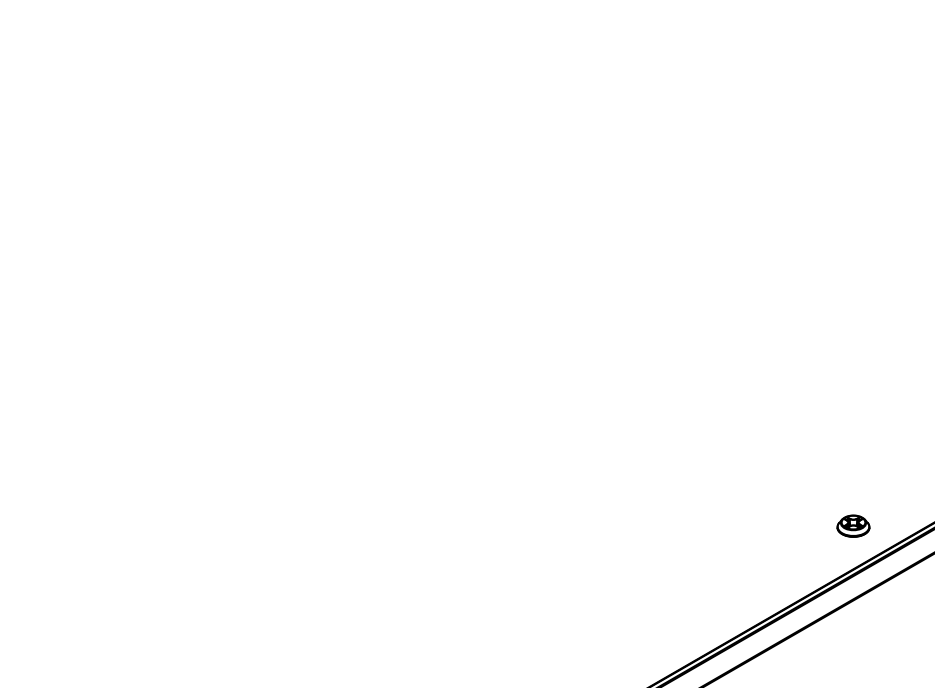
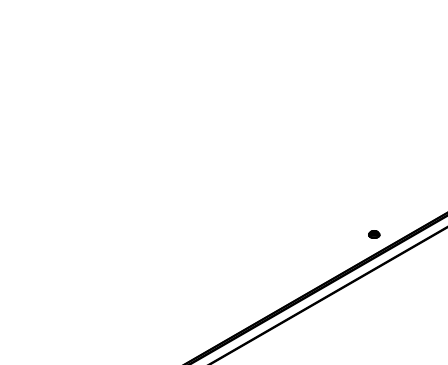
part: (851, 526) -> (373, 234), size x0.7

